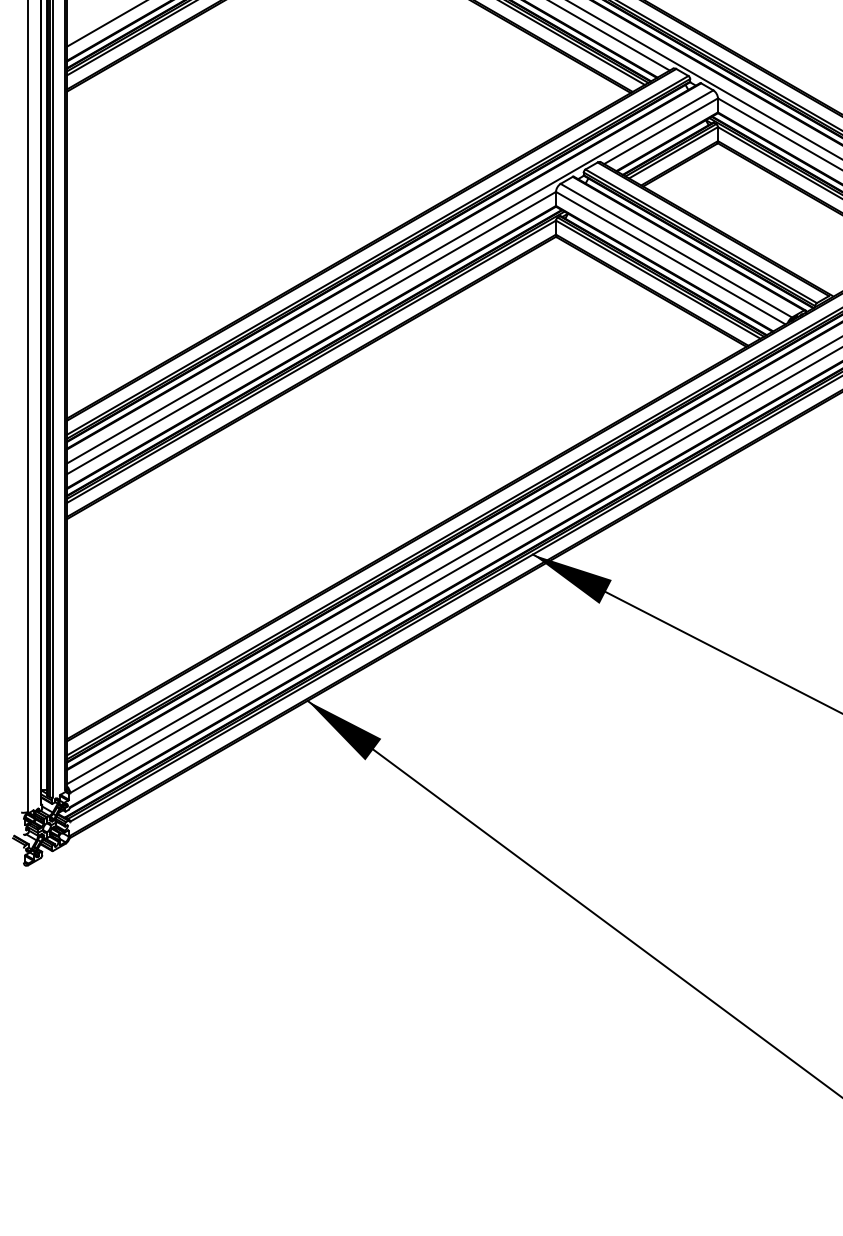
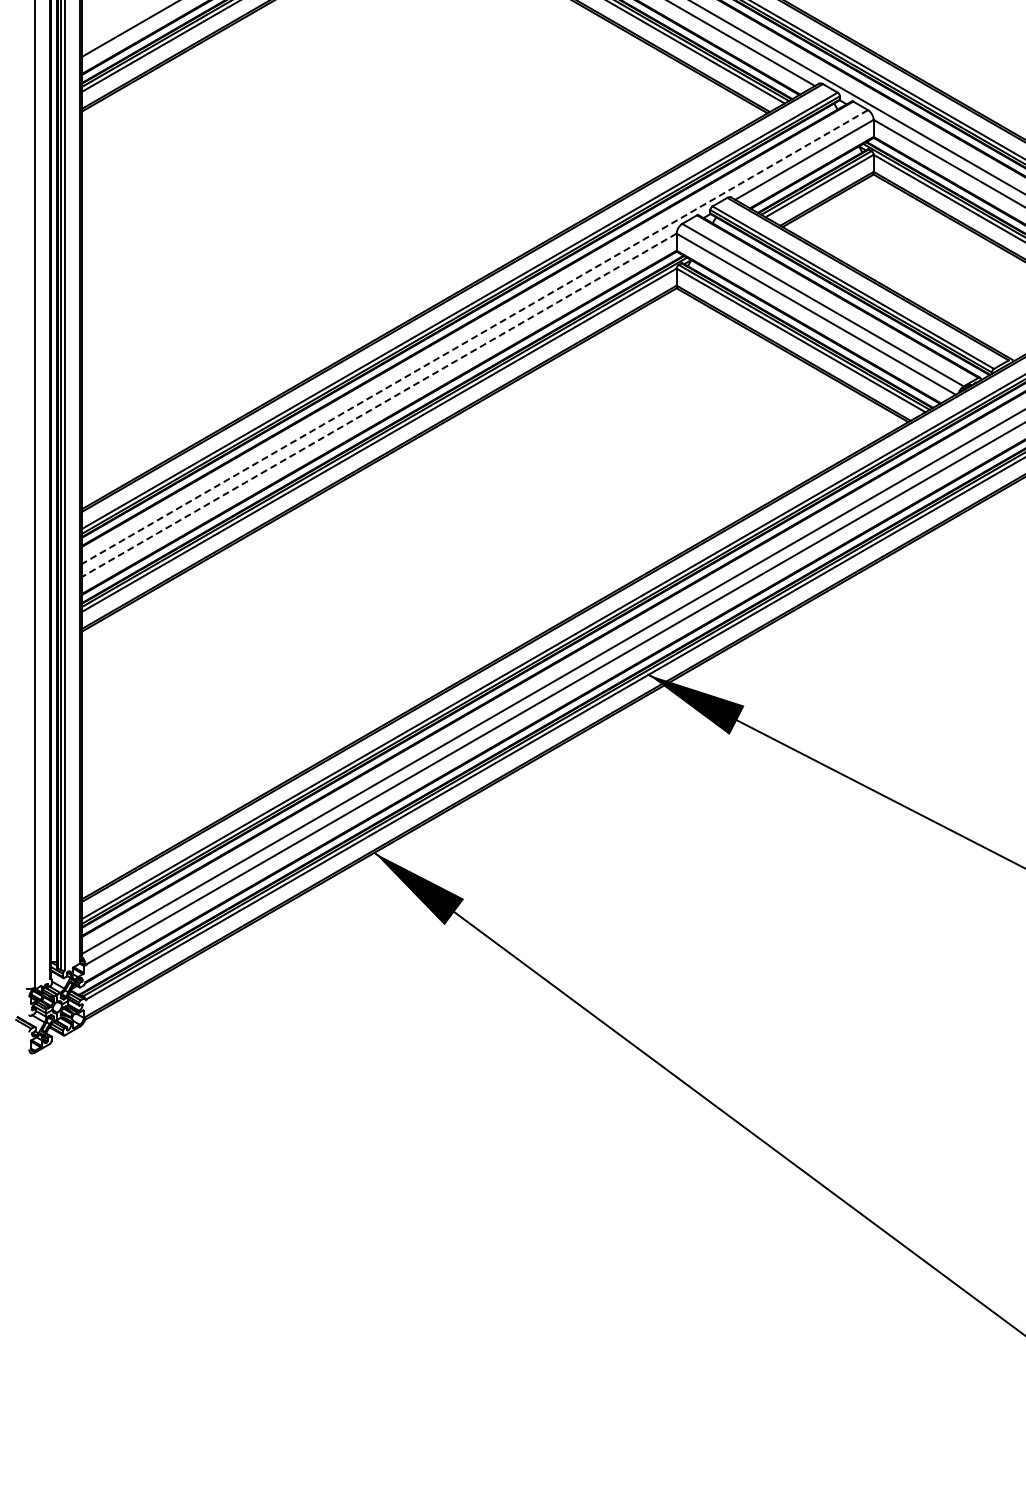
line: (390, 276) -> (475, 336), solid -> dashed
line: (311, 333) -> (379, 405), solid -> dashed

